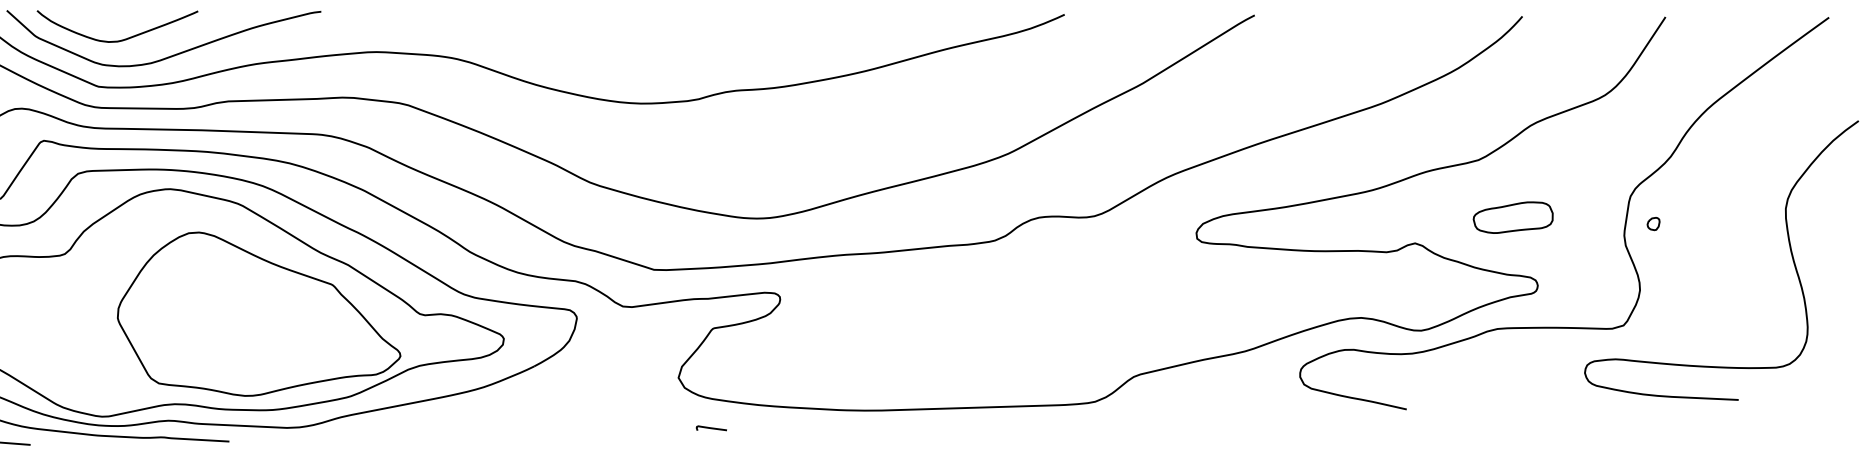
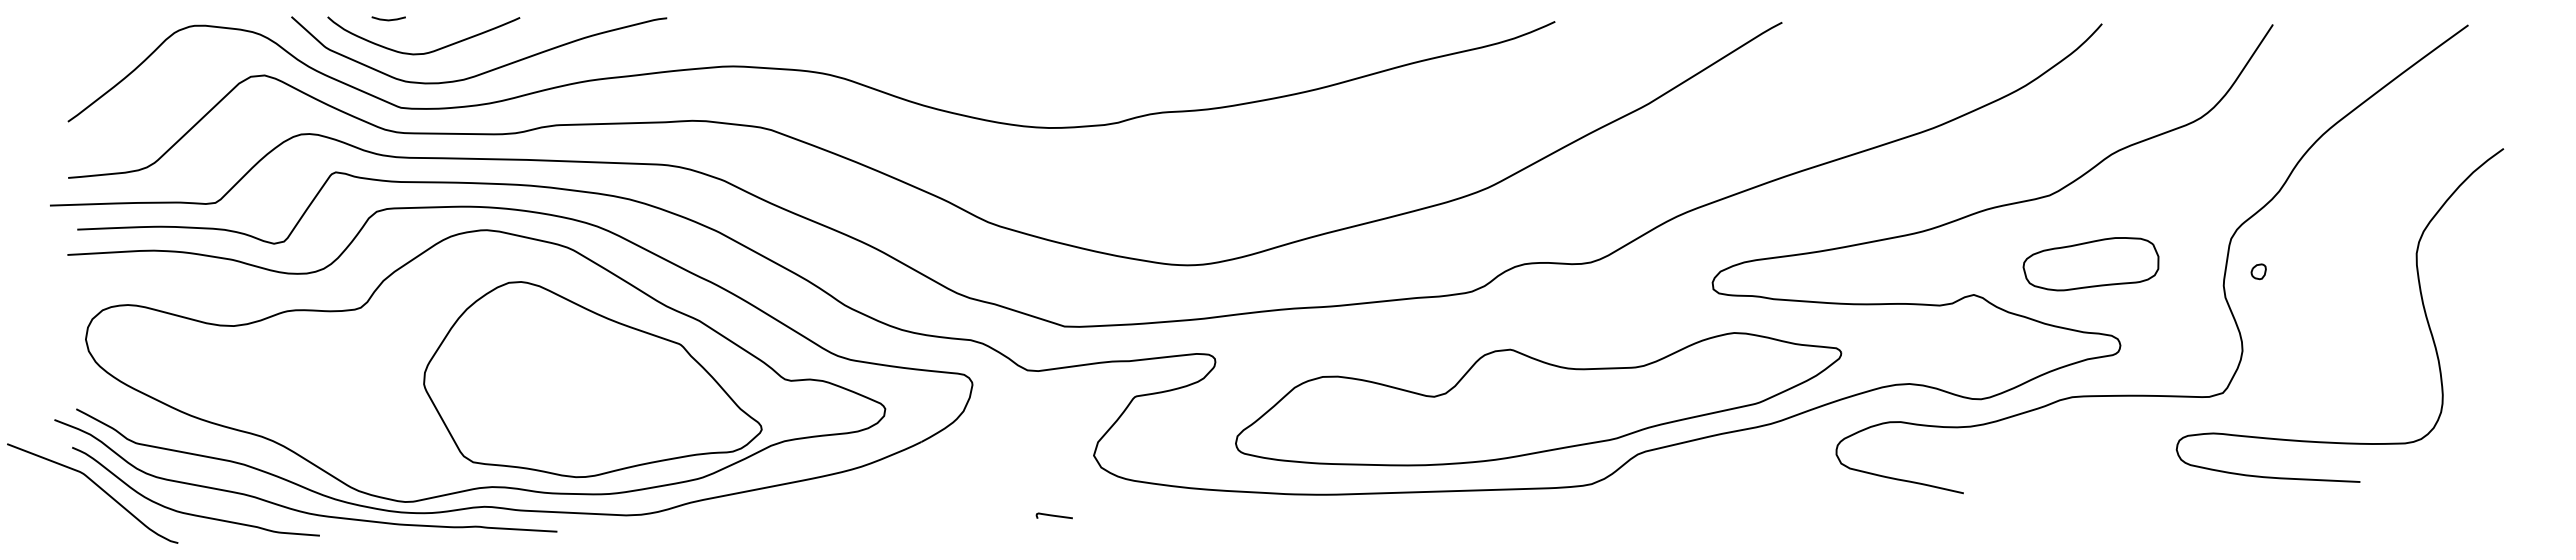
line: (88, 12) -> (388, 19), added
part: (1512, 217) -> (2090, 264), size x1.43
part: (1050, 330) -> (1538, 399), added
curve: (710, 428) -> (1053, 515), moved

